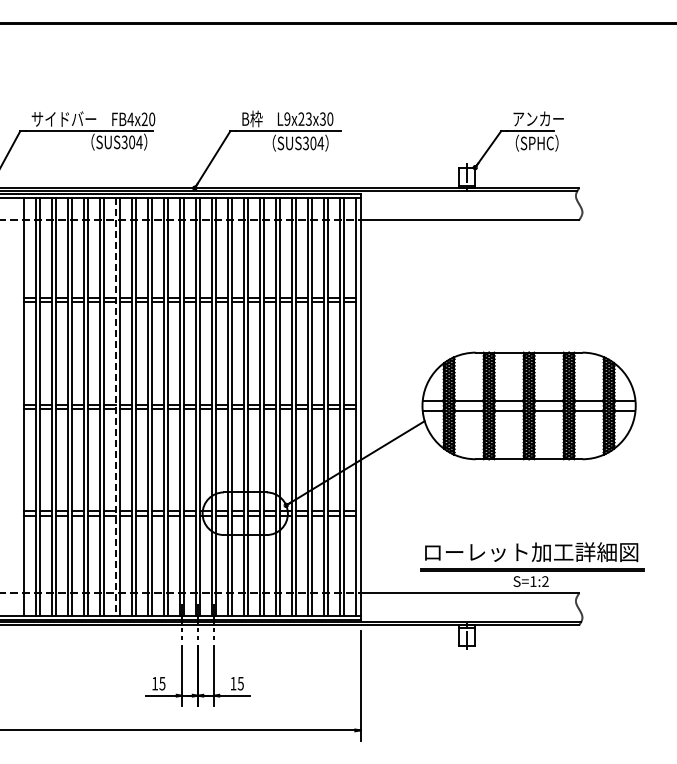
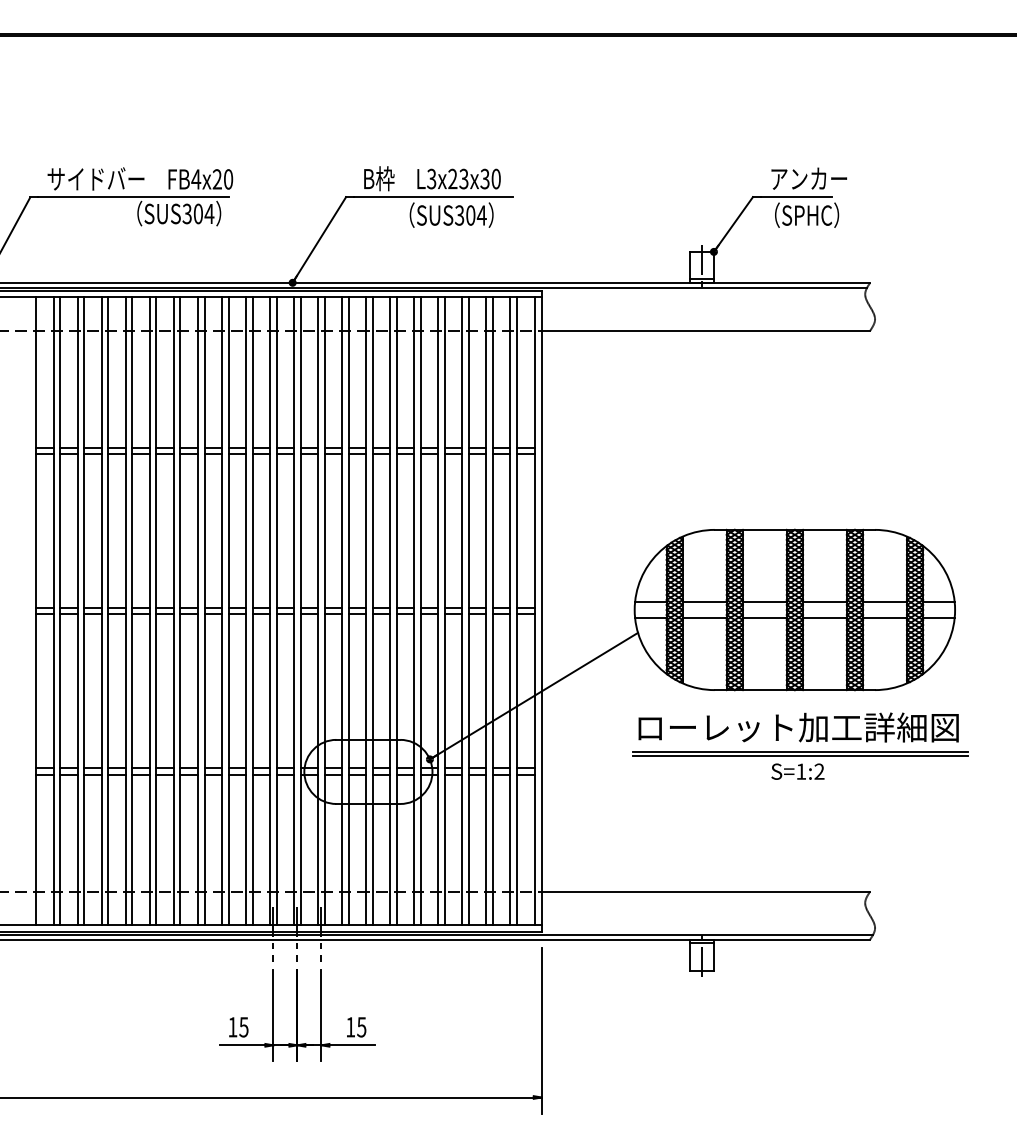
text: (287, 118) -> (431, 178), L9x23x30 -> L3x23x30
line: (115, 406) -> (173, 610), dashed -> solid
part: (532, 564) -> (799, 746), moved

